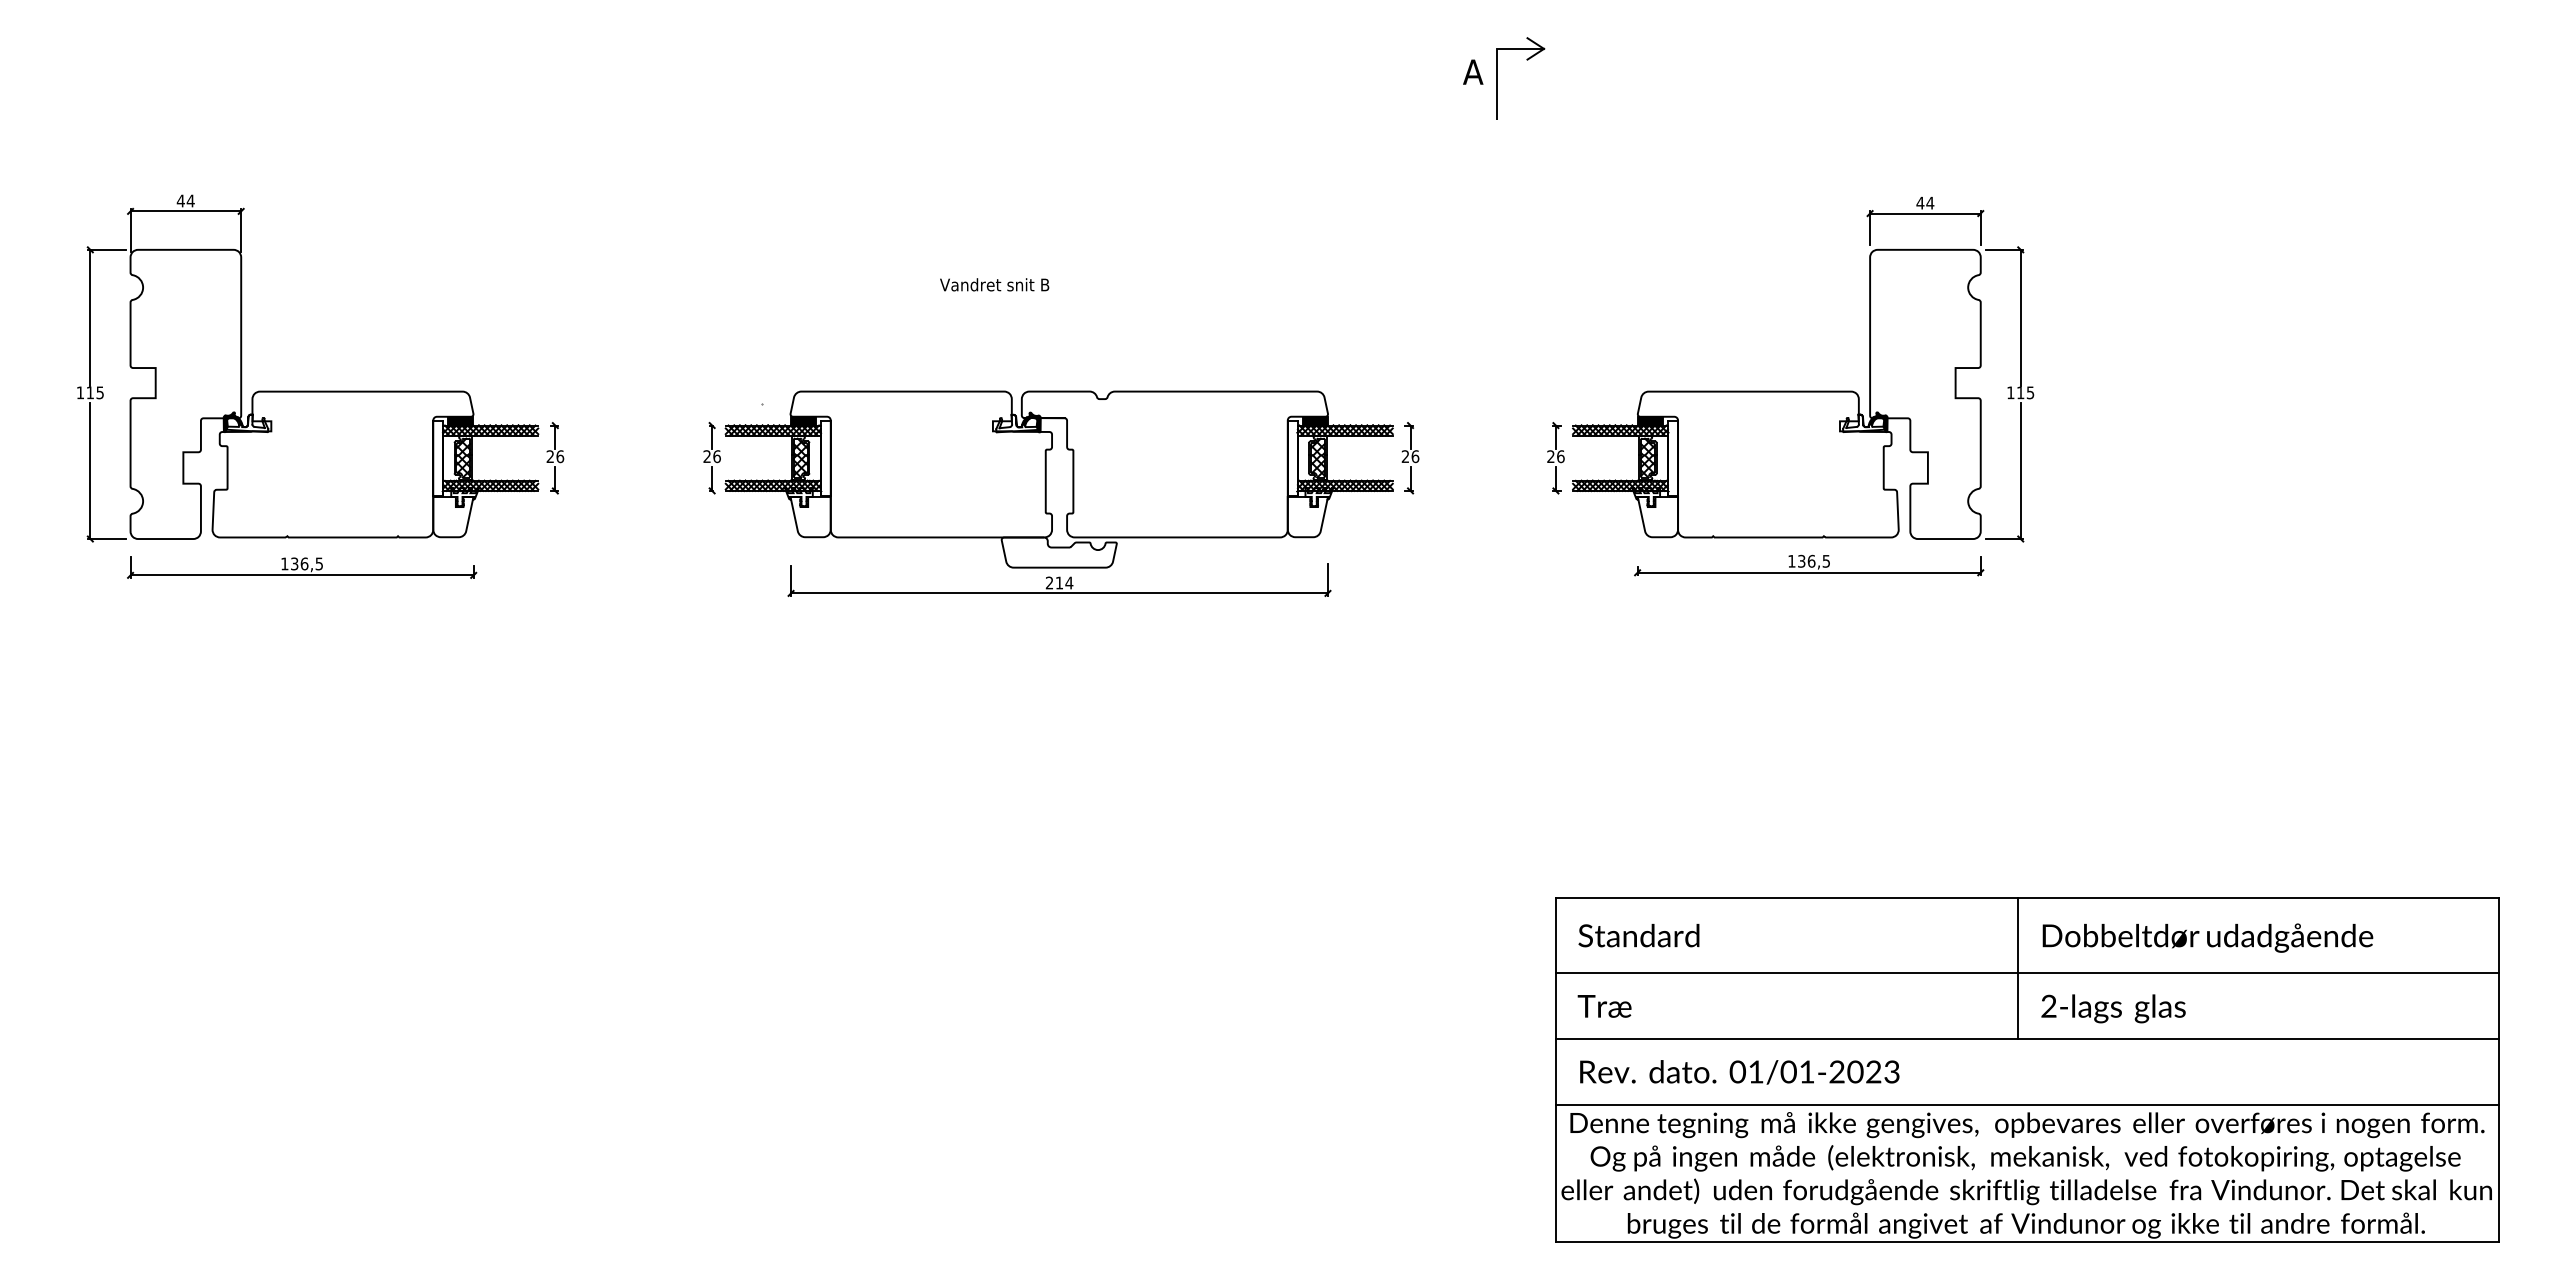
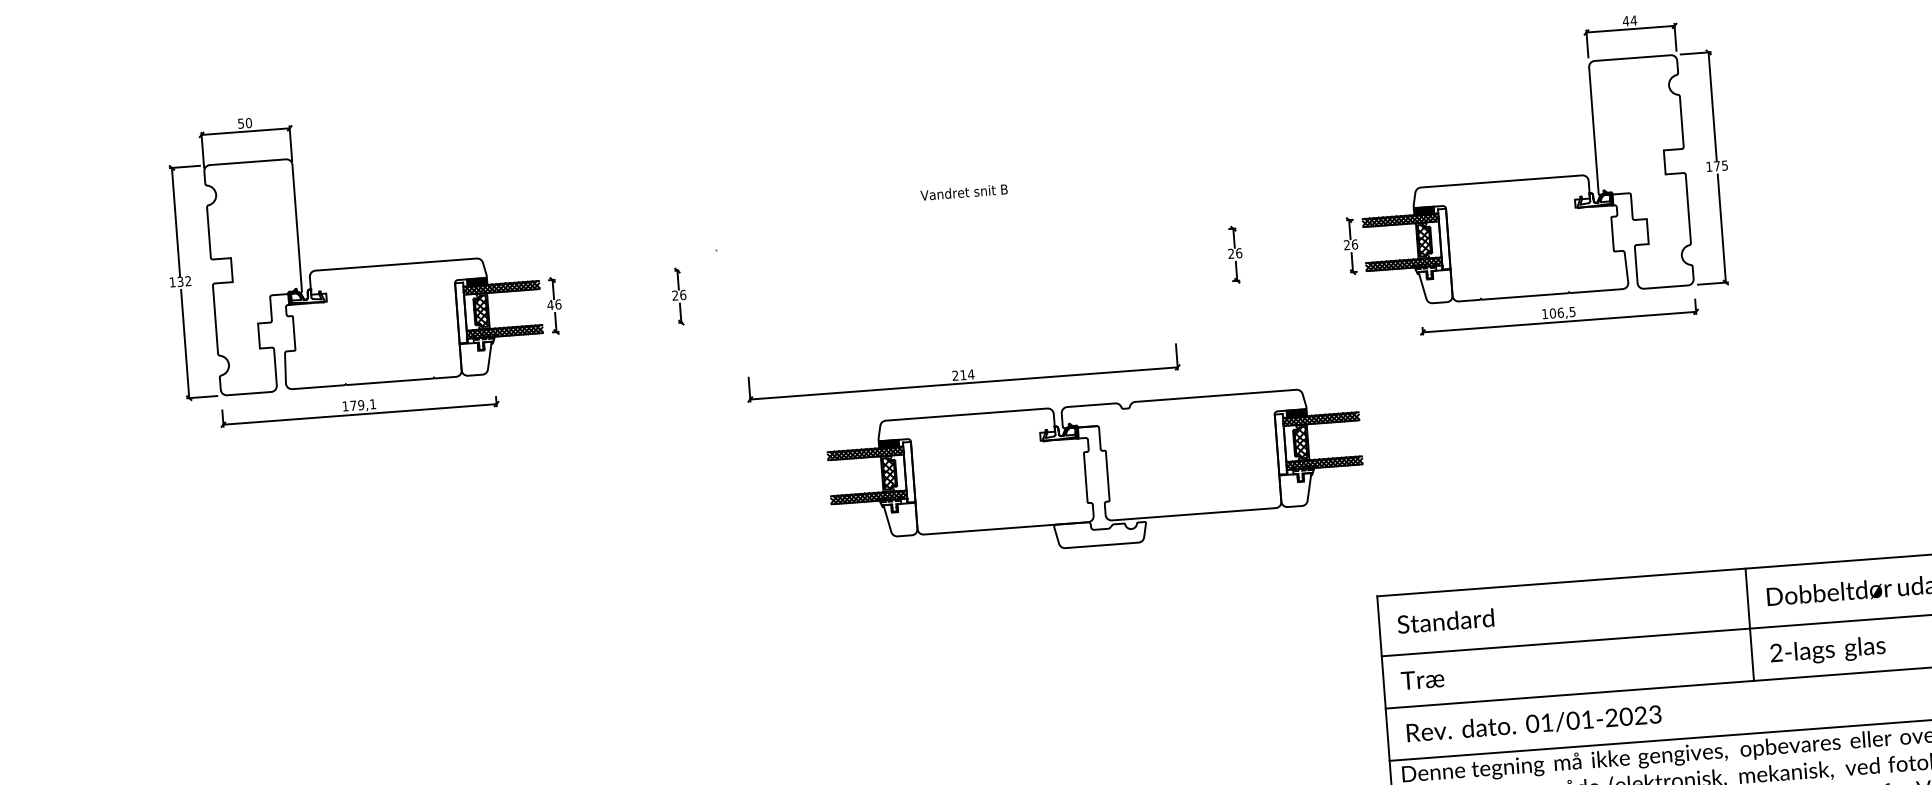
text: (185, 200) -> (244, 122), 44 -> 50
text: (994, 284) -> (964, 192), moved
text: (94, 392) -> (183, 281), 115 -> 132
text: (2020, 392) -> (1716, 165), 115 -> 175
text: (550, 456) -> (550, 304), 26 -> 46
part: (1046, 479) -> (1086, 475), moved
text: (1801, 561) -> (1552, 313), 136,5 -> 106,5
text: (306, 563) -> (362, 404), 136,5 -> 179,1

